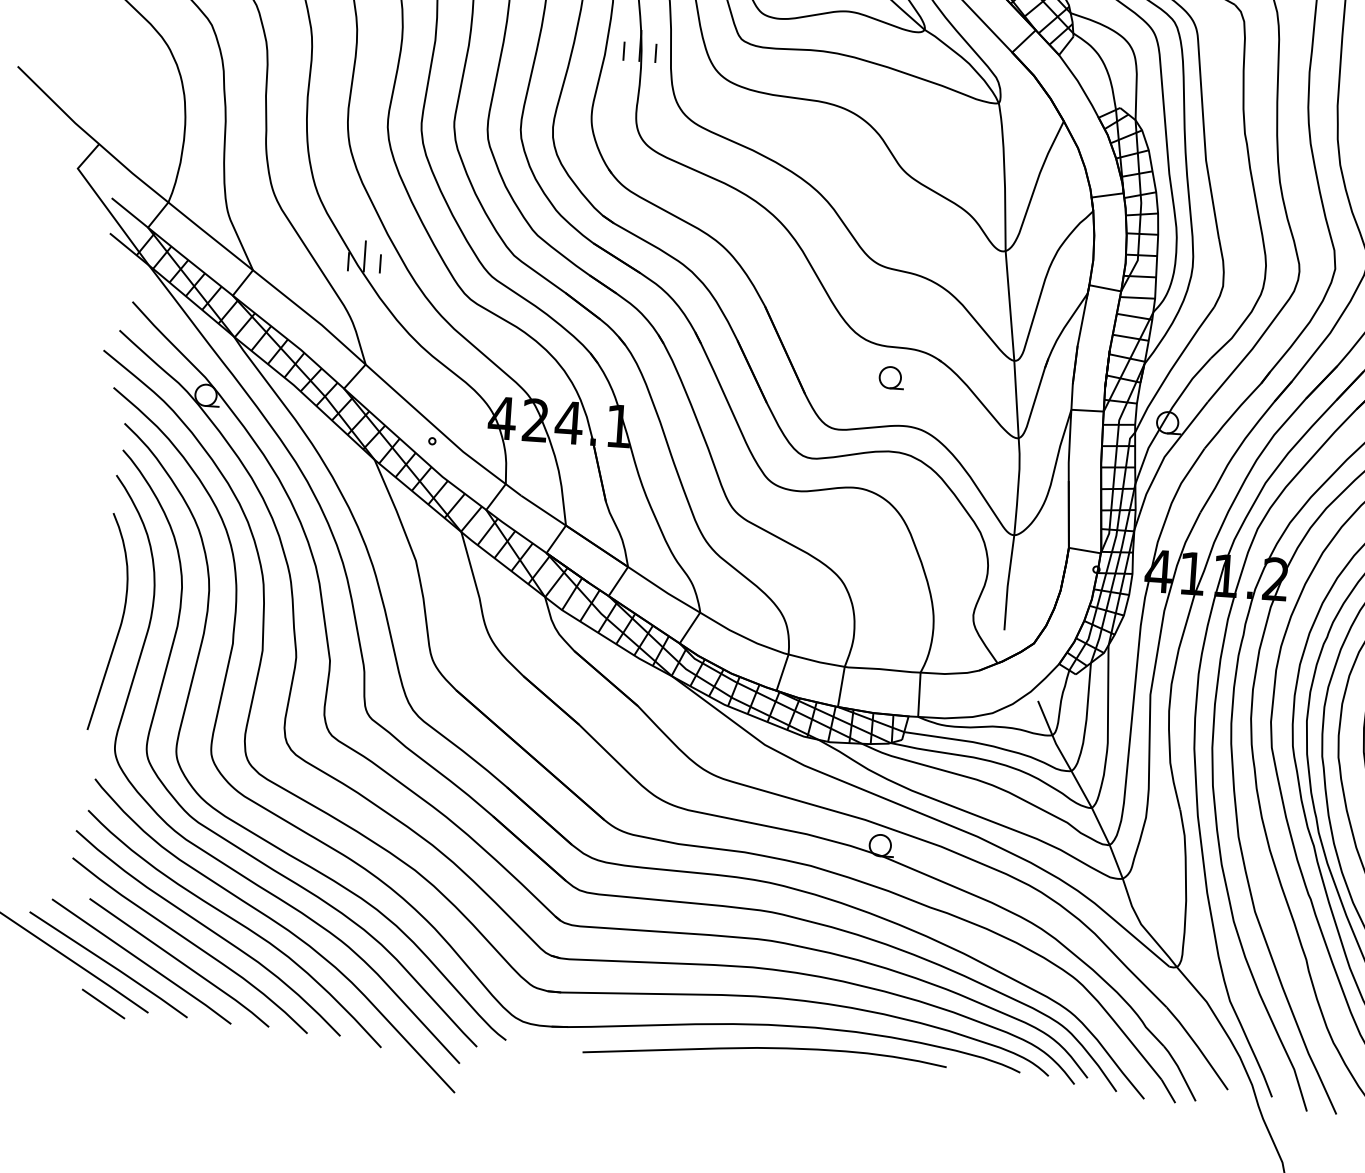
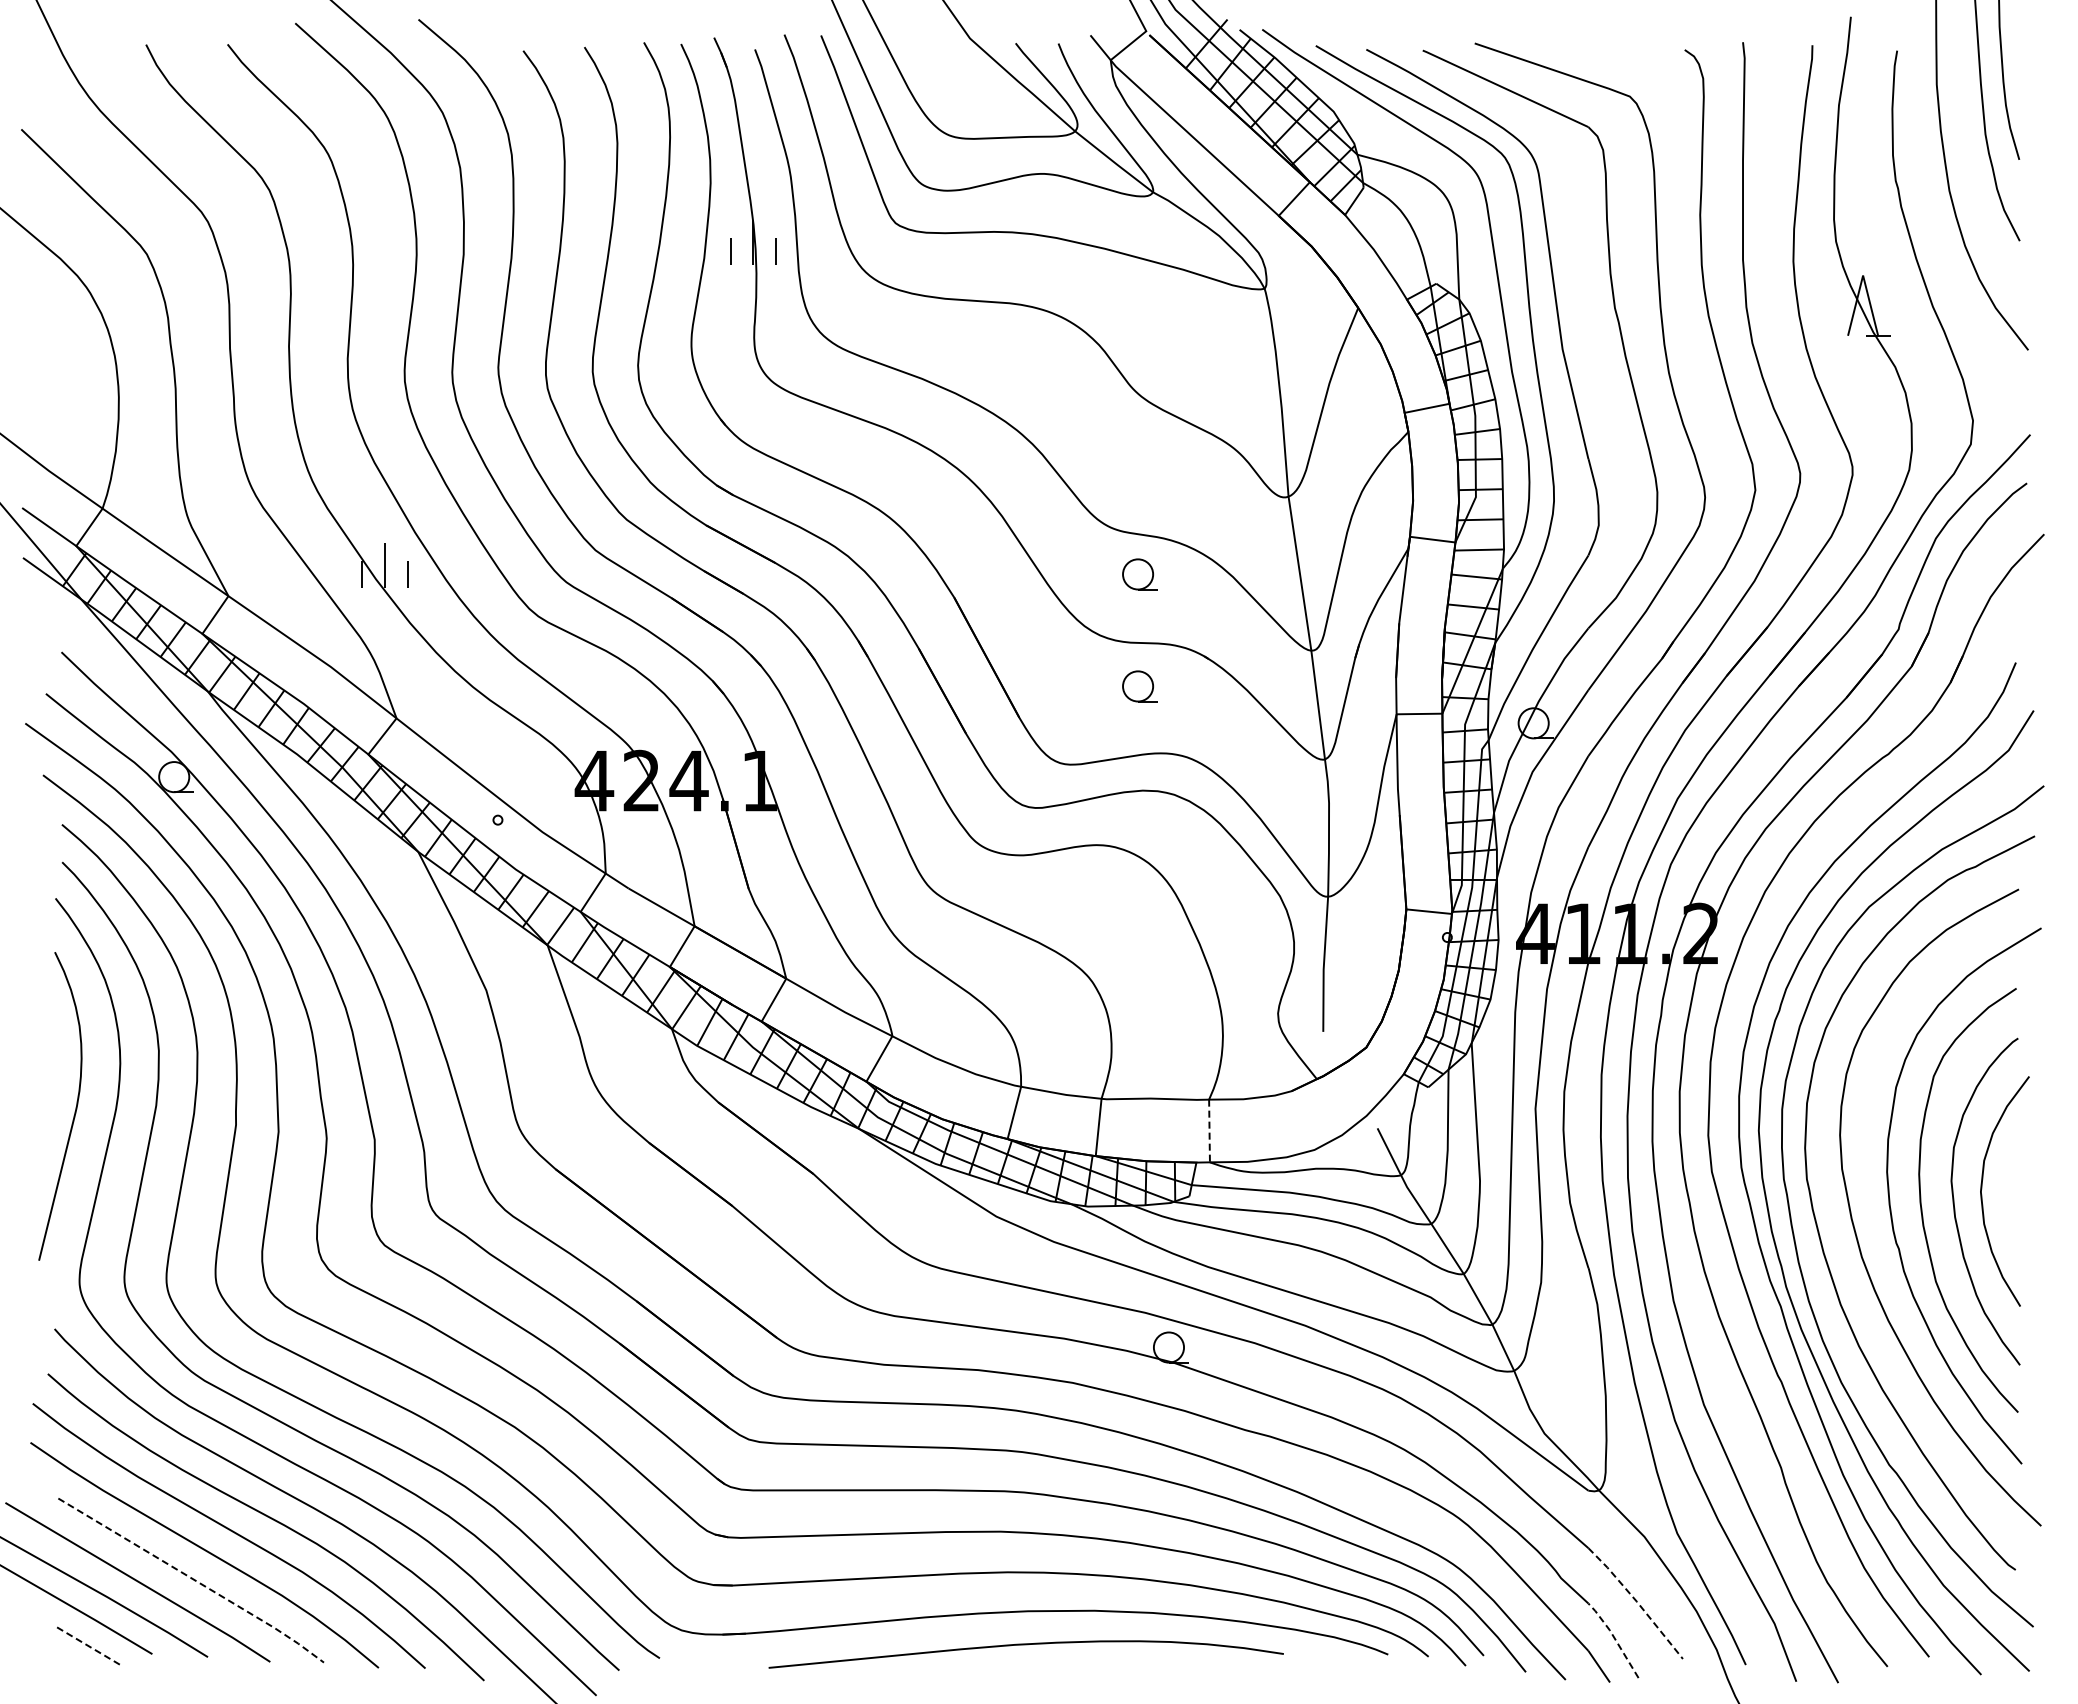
part: (896, 298) -> (1139, 574), added
line: (919, 695) -> (1209, 1131), solid -> dashed
line: (181, 962) -> (193, 1579), solid -> dashed
line: (103, 1003) -> (88, 1645), solid -> dashed
line: (1197, 1047) -> (1636, 1601), solid -> dashed
line: (1180, 1072) -> (1614, 1638), solid -> dashed

